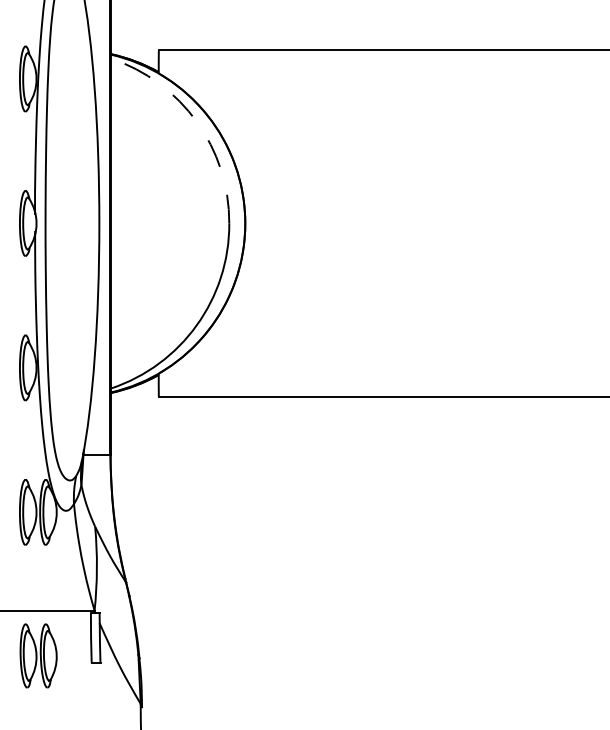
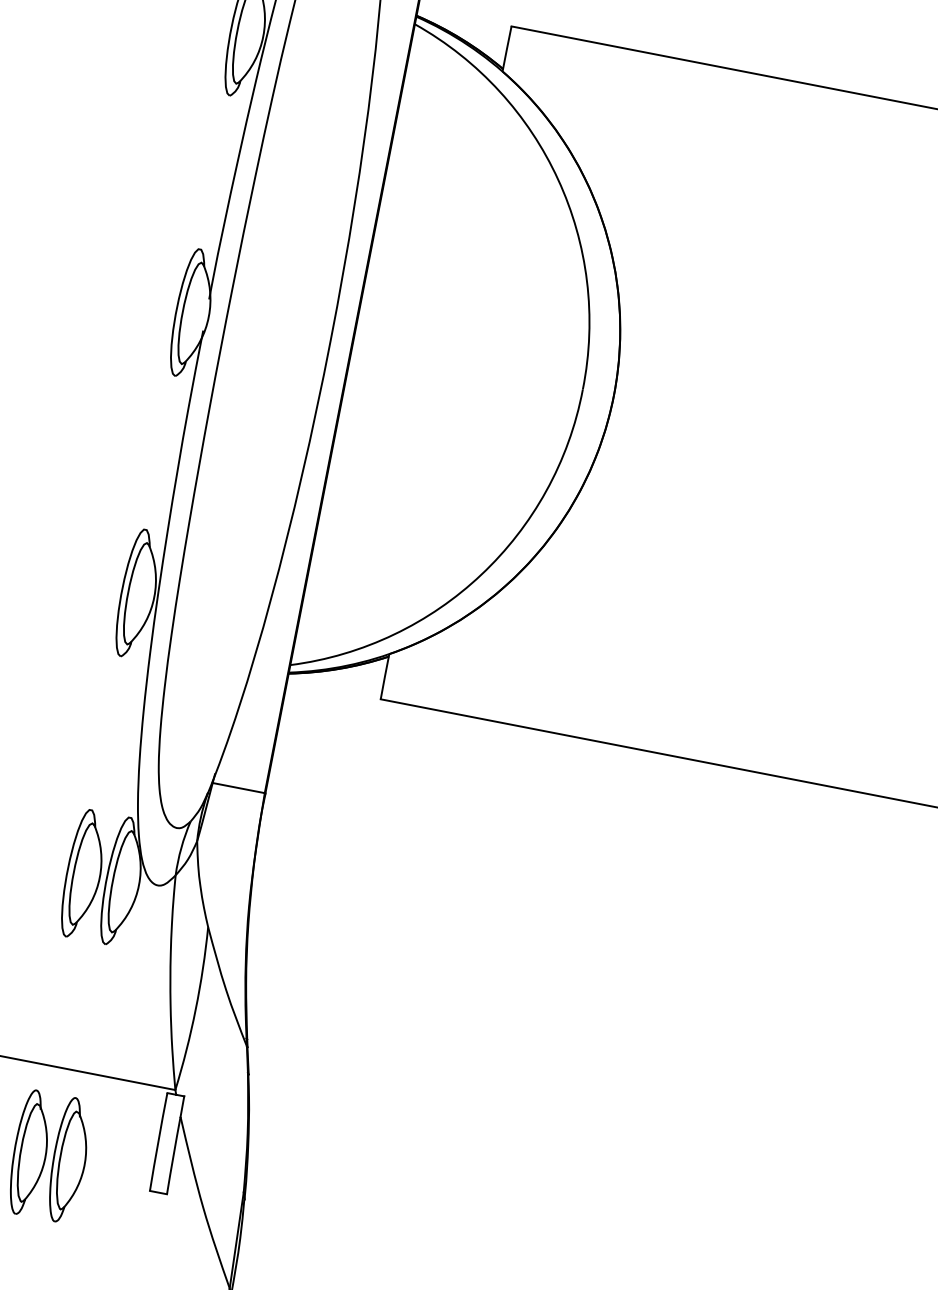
arc: (196, 121) -> (557, 178), dashed -> solid

